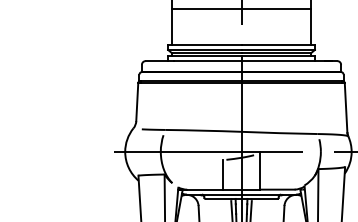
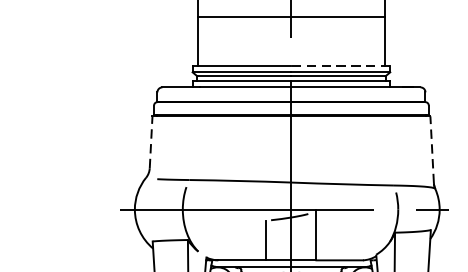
line: (278, 44) -> (341, 64), solid -> dashed
line: (137, 101) -> (151, 141), solid -> dashed
line: (346, 107) -> (432, 149), solid -> dashed

